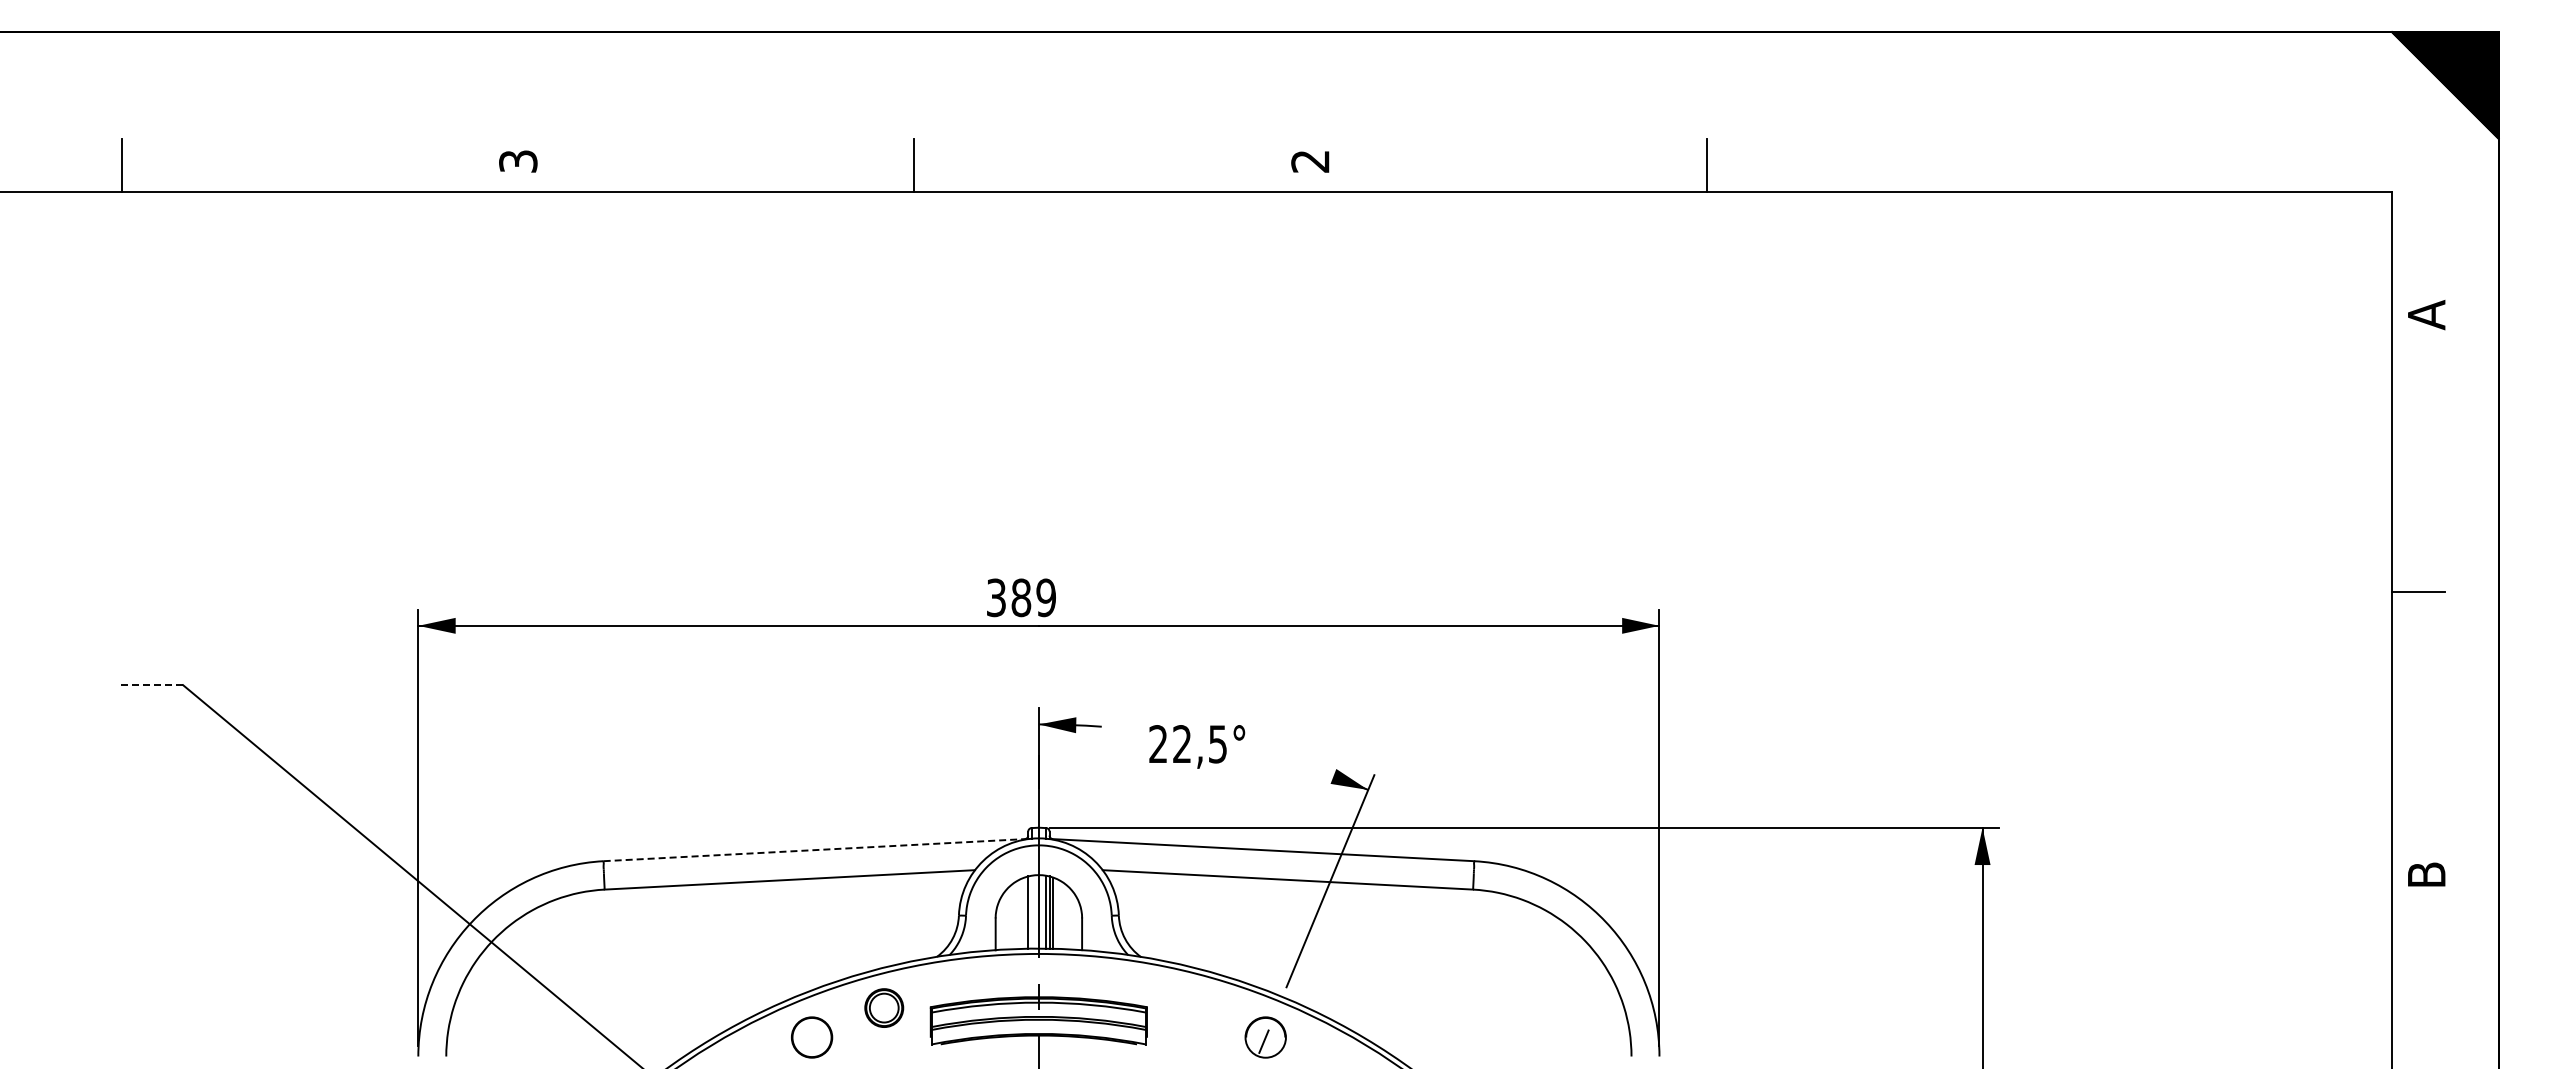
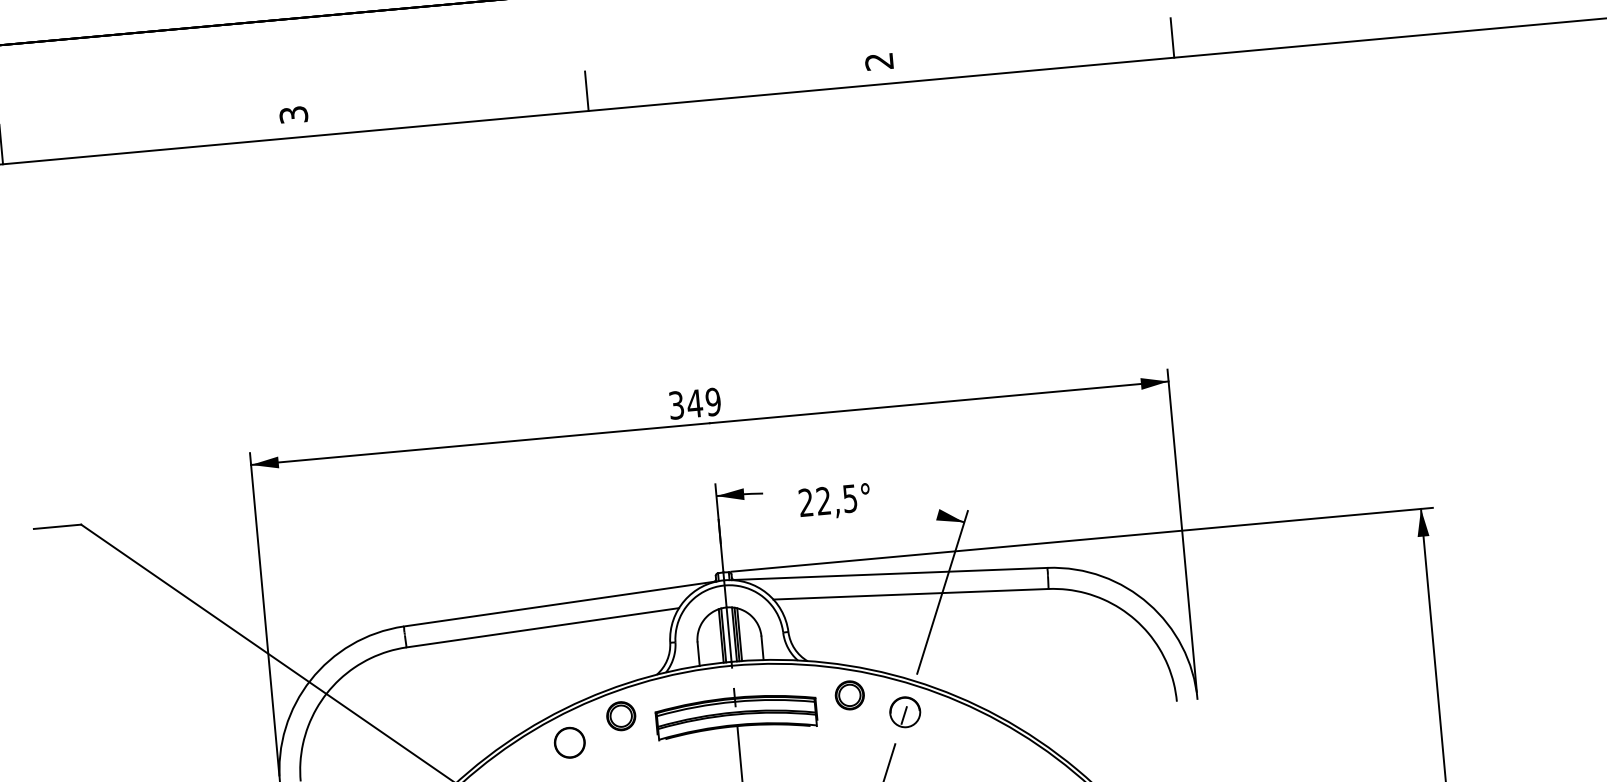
text: (1021, 597) -> (695, 403), 389 -> 349
line: (150, 685) -> (57, 527), dashed -> solid
line: (815, 850) -> (559, 604), dashed -> solid
line: (1031, 911) -> (723, 634), added
part: (1193, 1007) -> (849, 694), added

